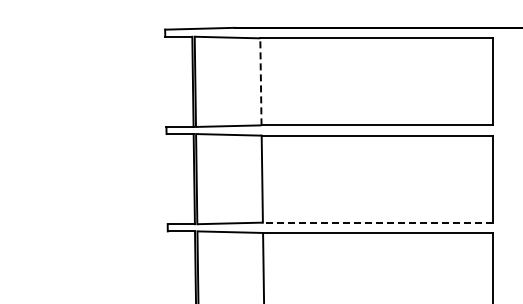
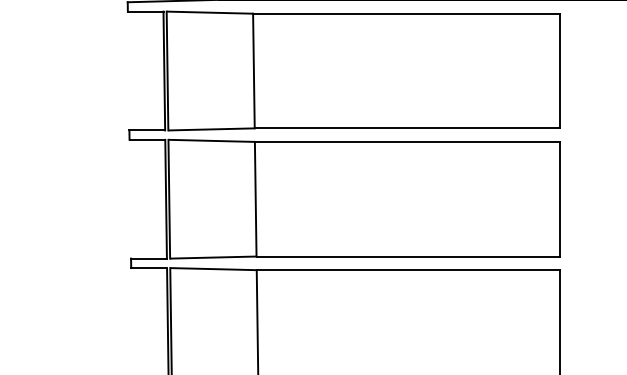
line: (260, 81) -> (253, 70), dashed -> solid
line: (377, 222) -> (407, 256), dashed -> solid

